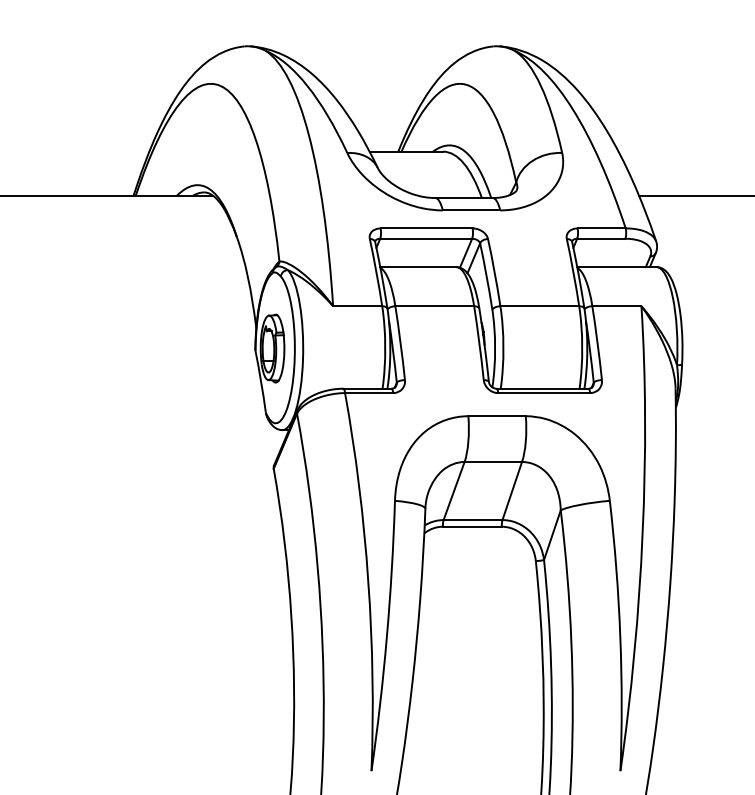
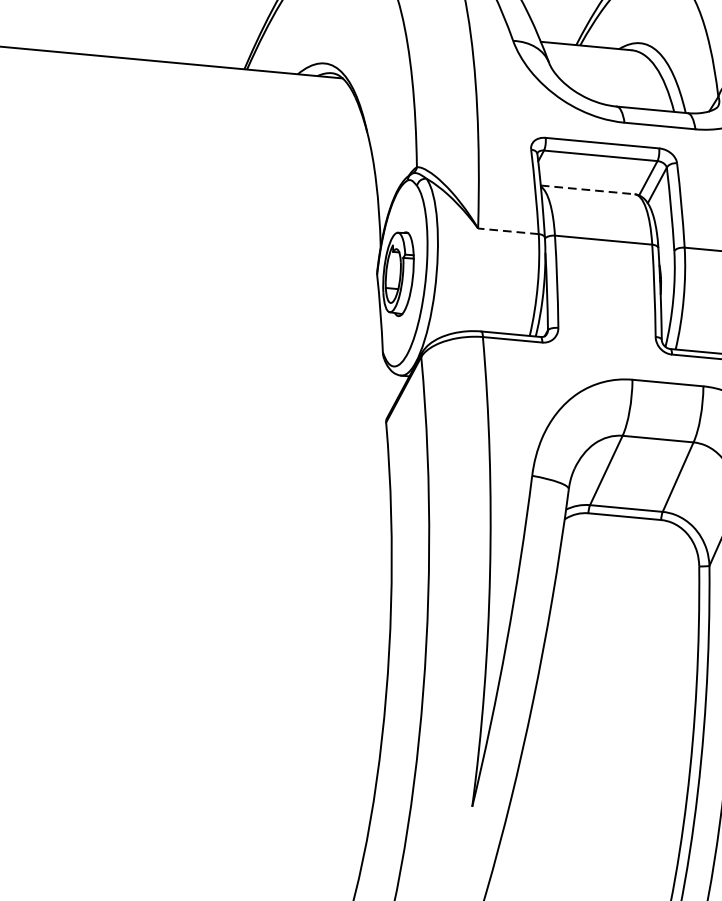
line: (418, 267) -> (587, 190), solid -> dashed
line: (357, 306) -> (508, 231), solid -> dashed

